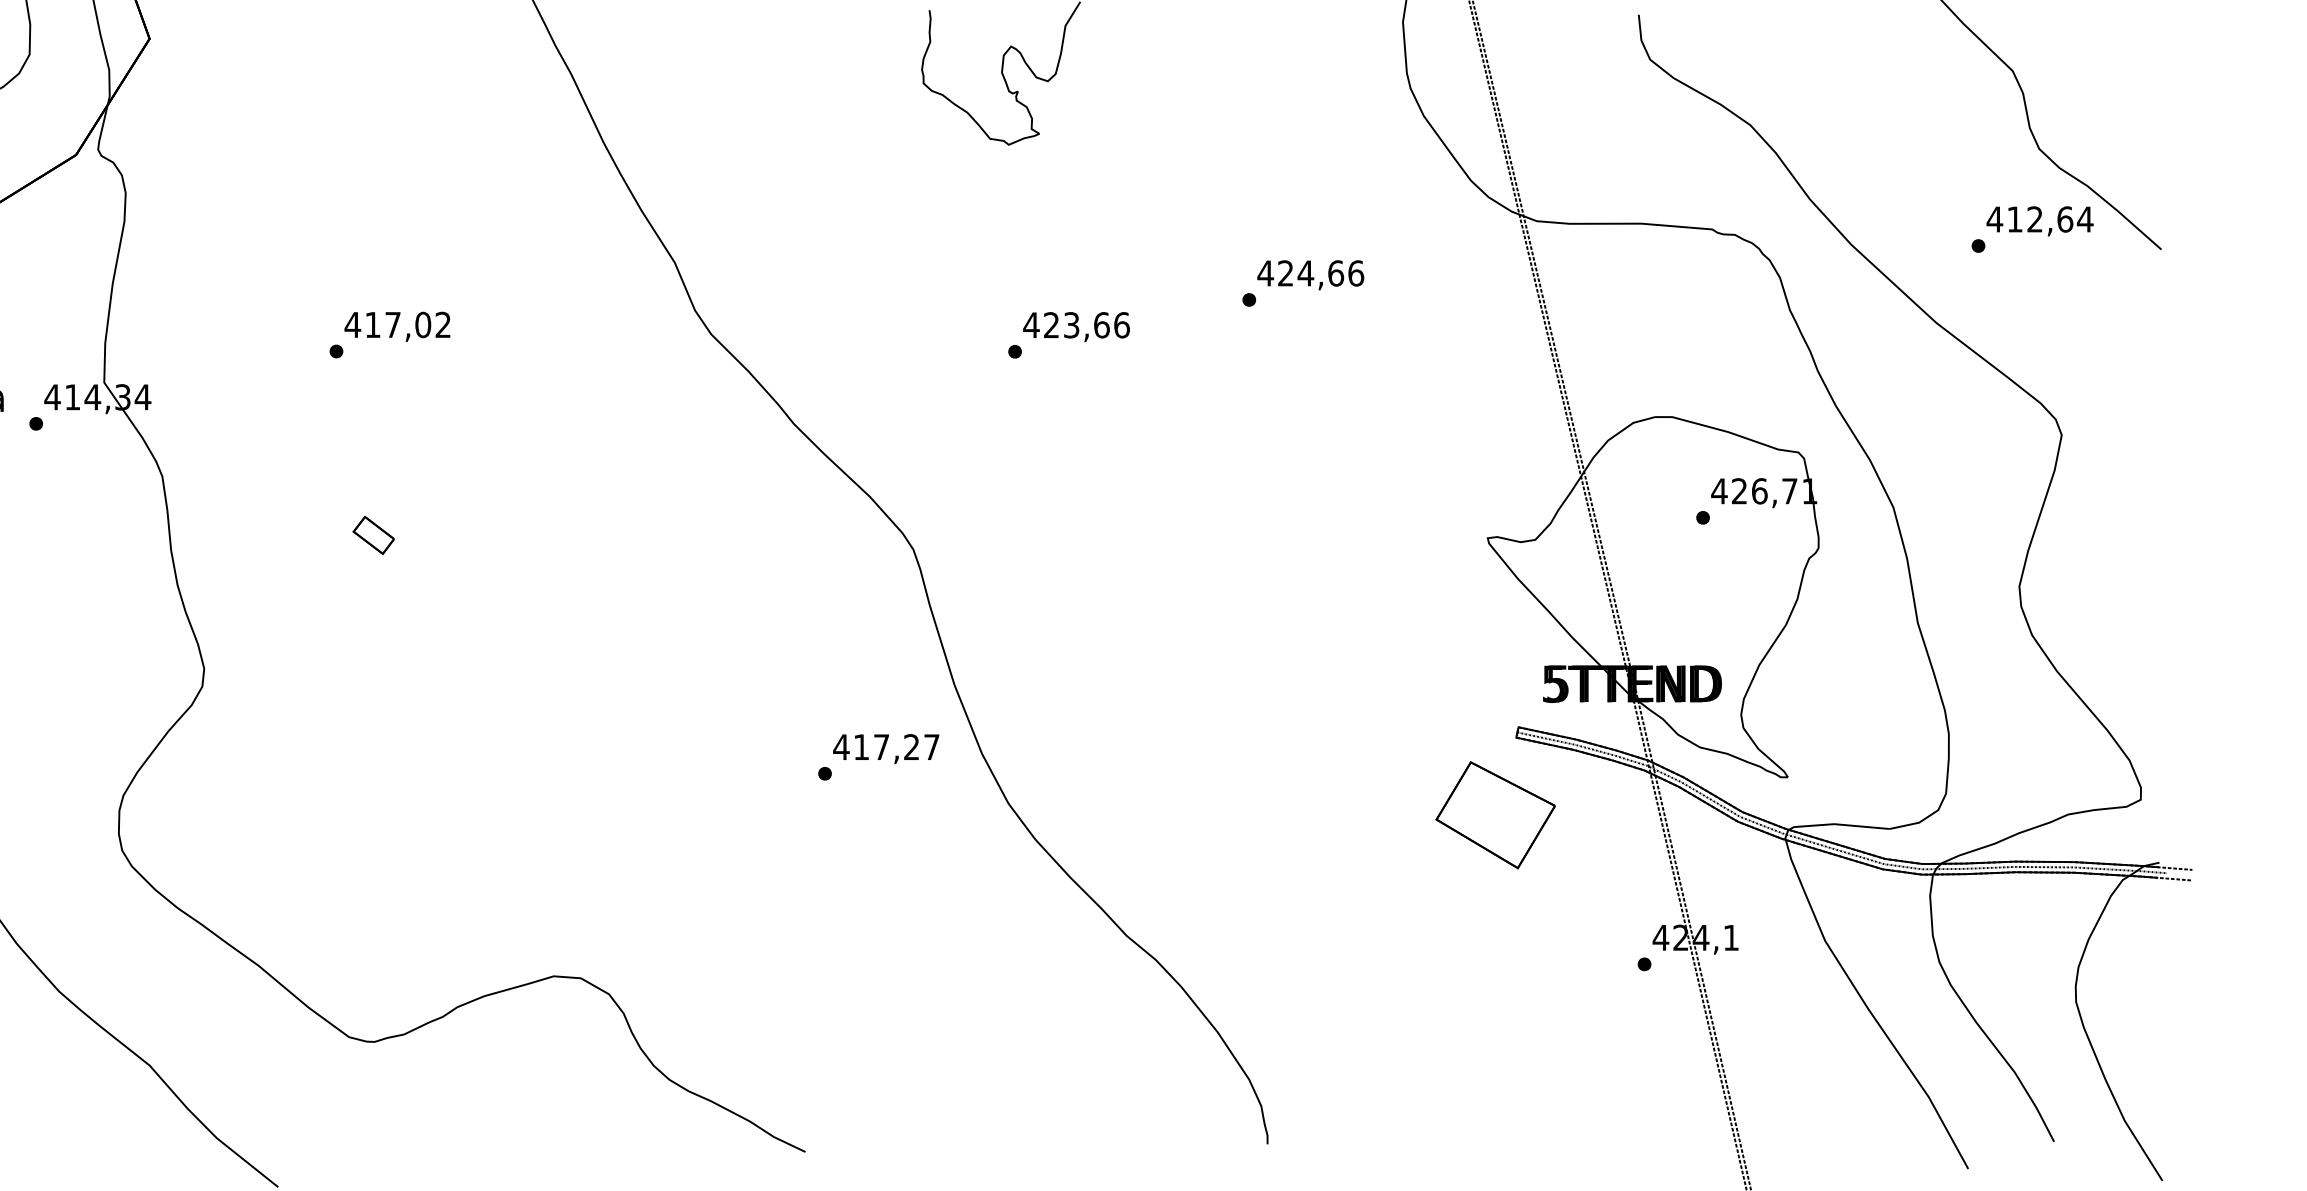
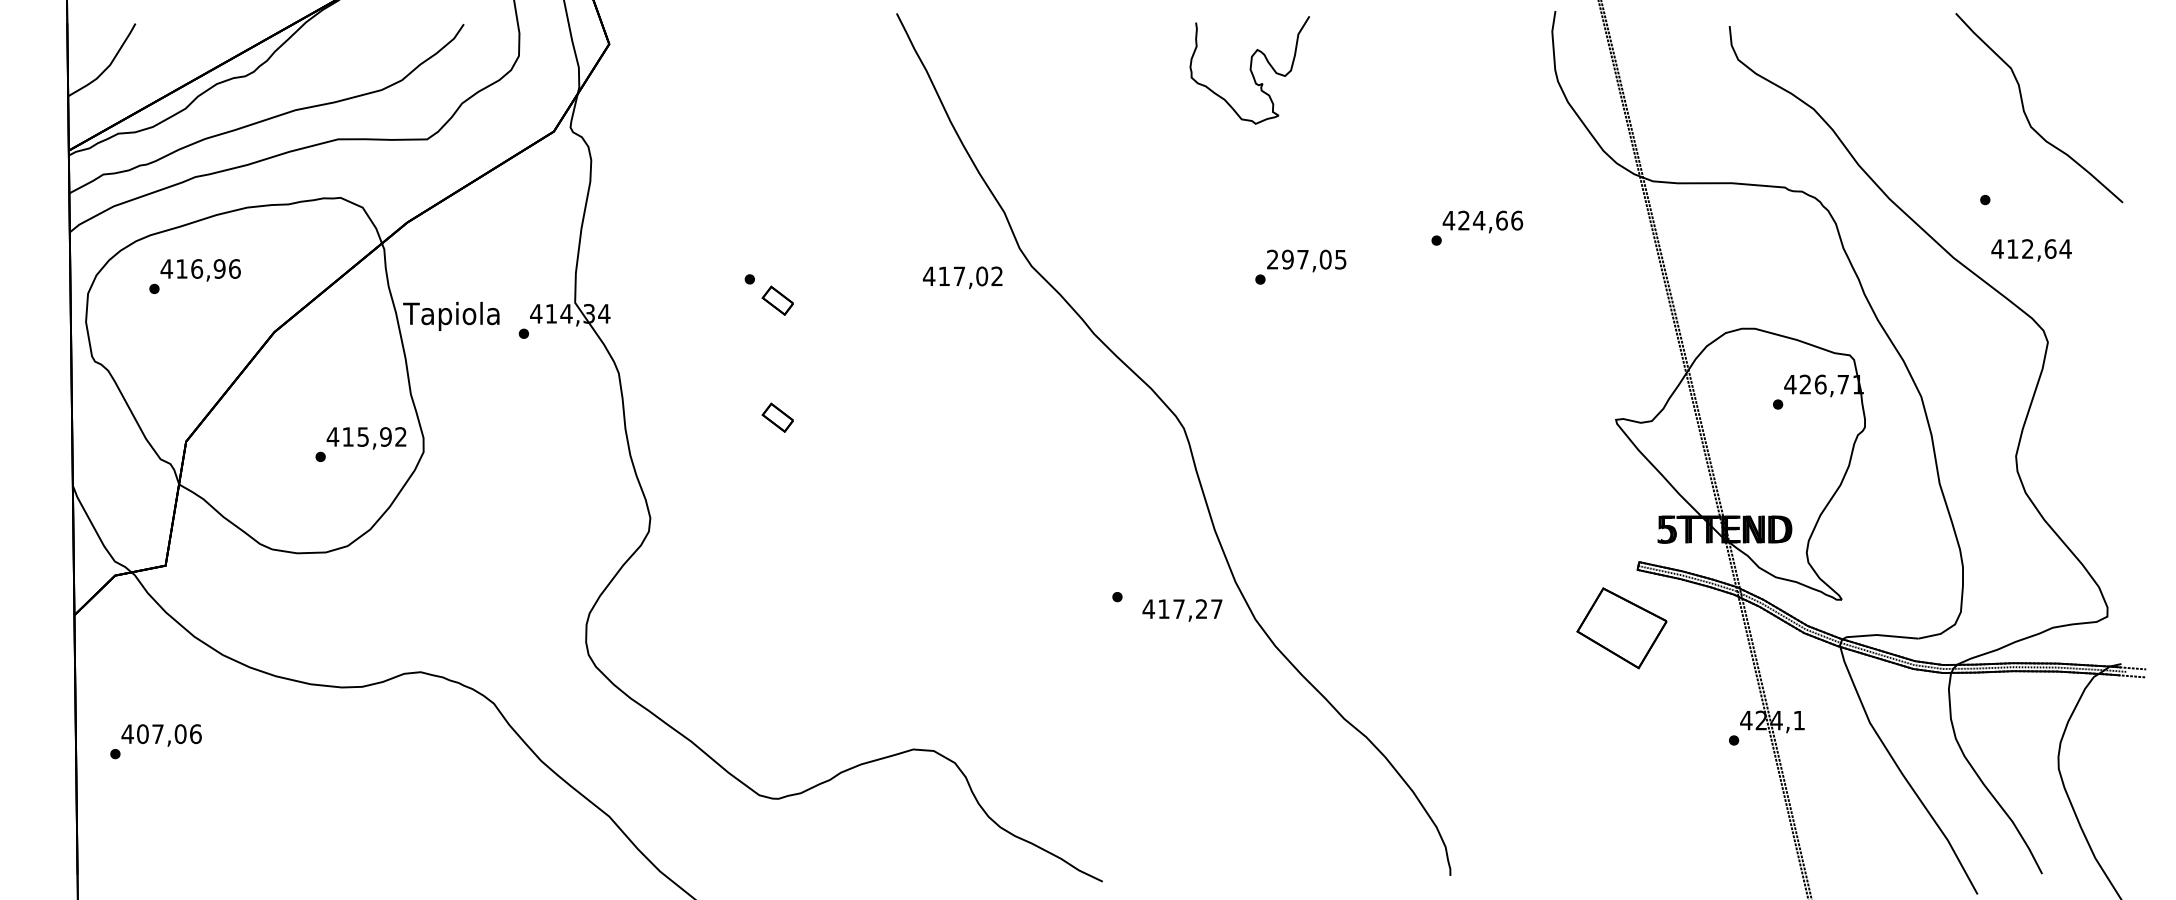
text: (2039, 221) -> (2031, 250), moved
text: (1076, 325) -> (1306, 259), 423,66 -> 297,05
text: (397, 326) -> (962, 277), moved
part: (373, 379) -> (777, 300), added
text: (886, 749) -> (1182, 610), moved

